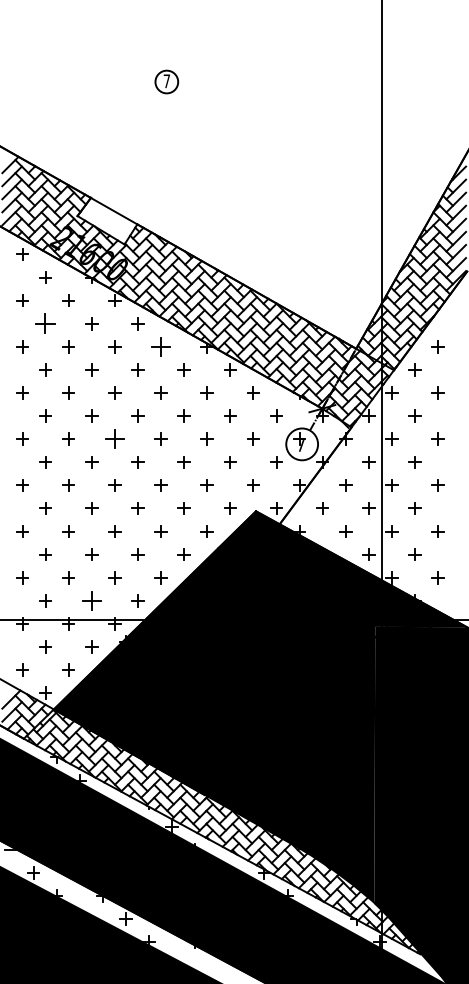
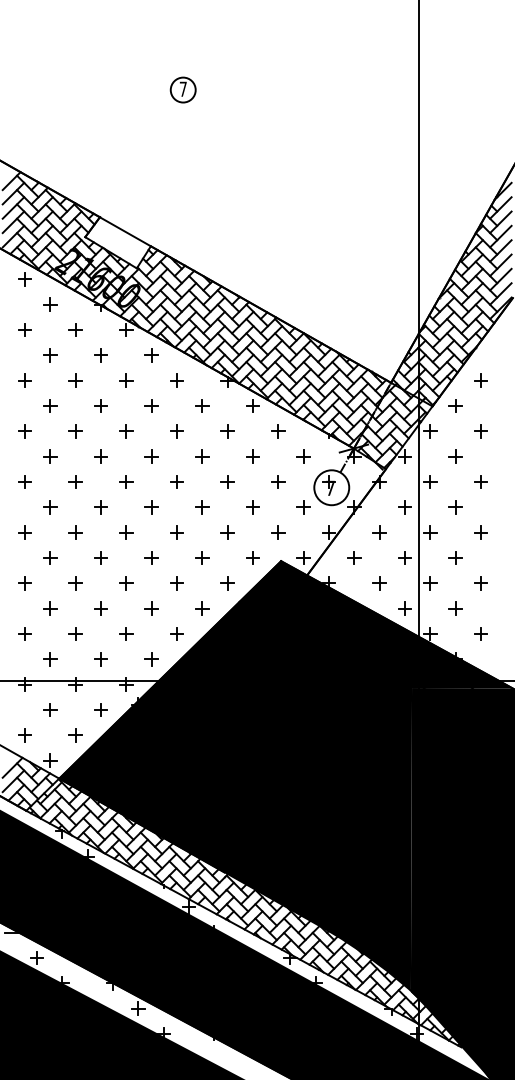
part: (45, 323) -> (50, 355), size x0.62
part: (160, 346) -> (176, 380), size x0.62
part: (115, 438) -> (126, 481), size x0.62
part: (91, 600) -> (100, 659), size x0.62

